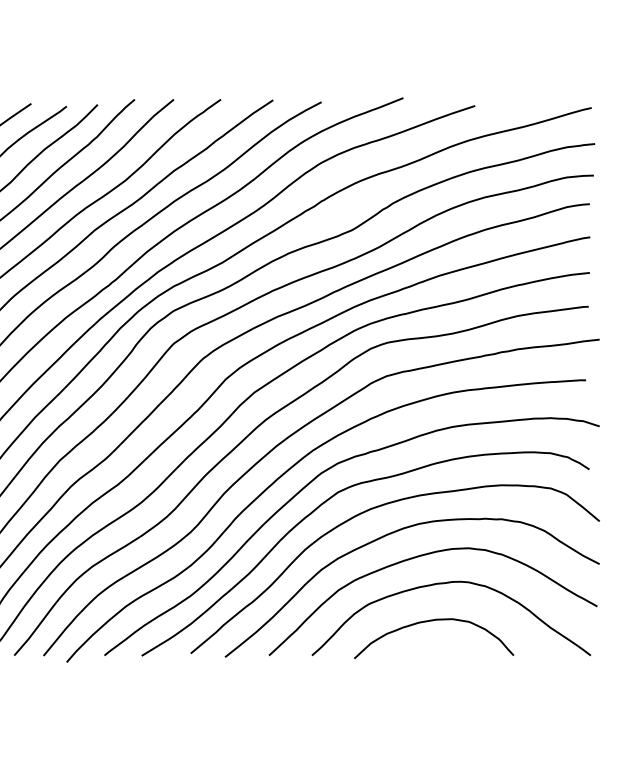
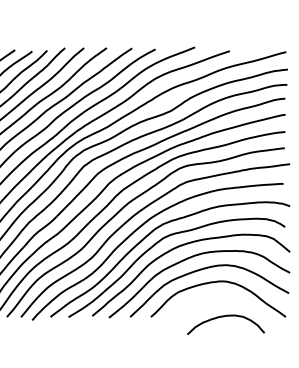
curve: (430, 623) -> (224, 317), moved

